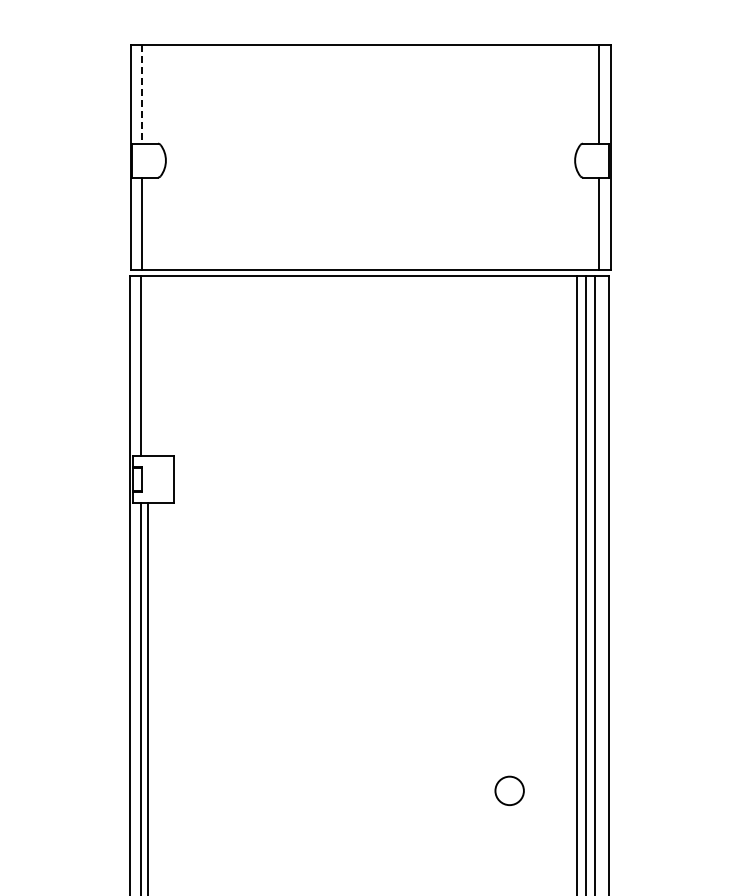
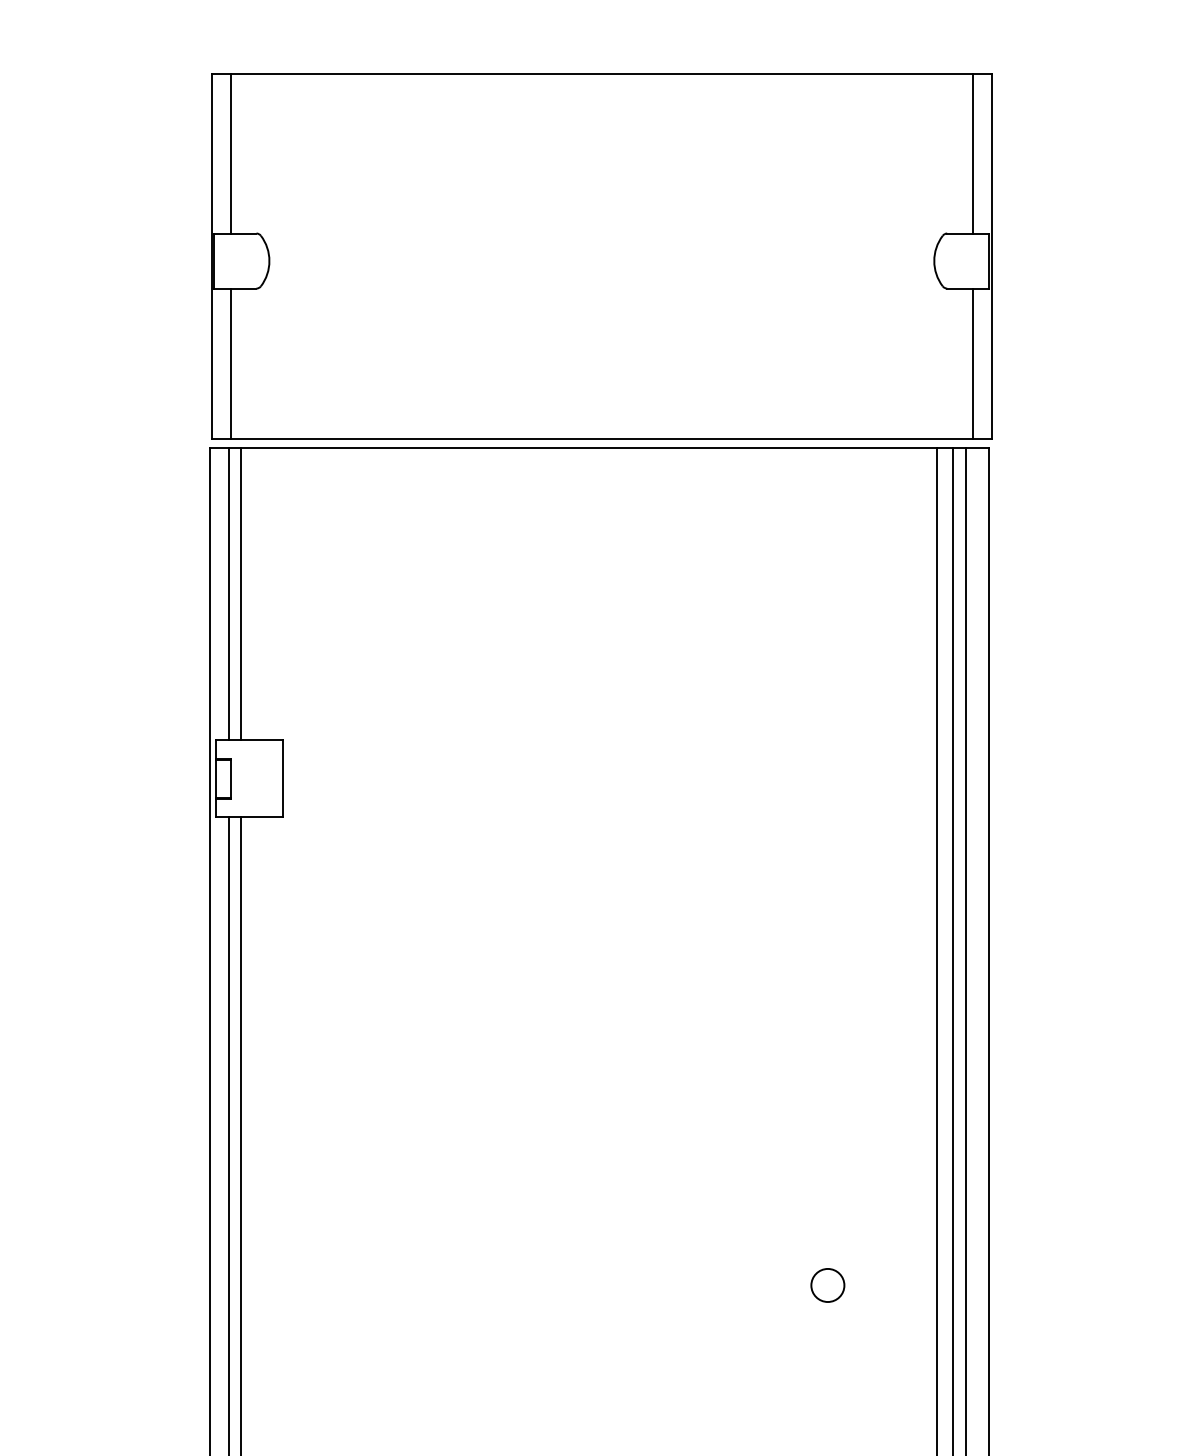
line: (142, 95) -> (231, 155), dashed -> solid
line: (148, 365) -> (241, 593), added
circle: (509, 791) -> (827, 1286), size x0.71

